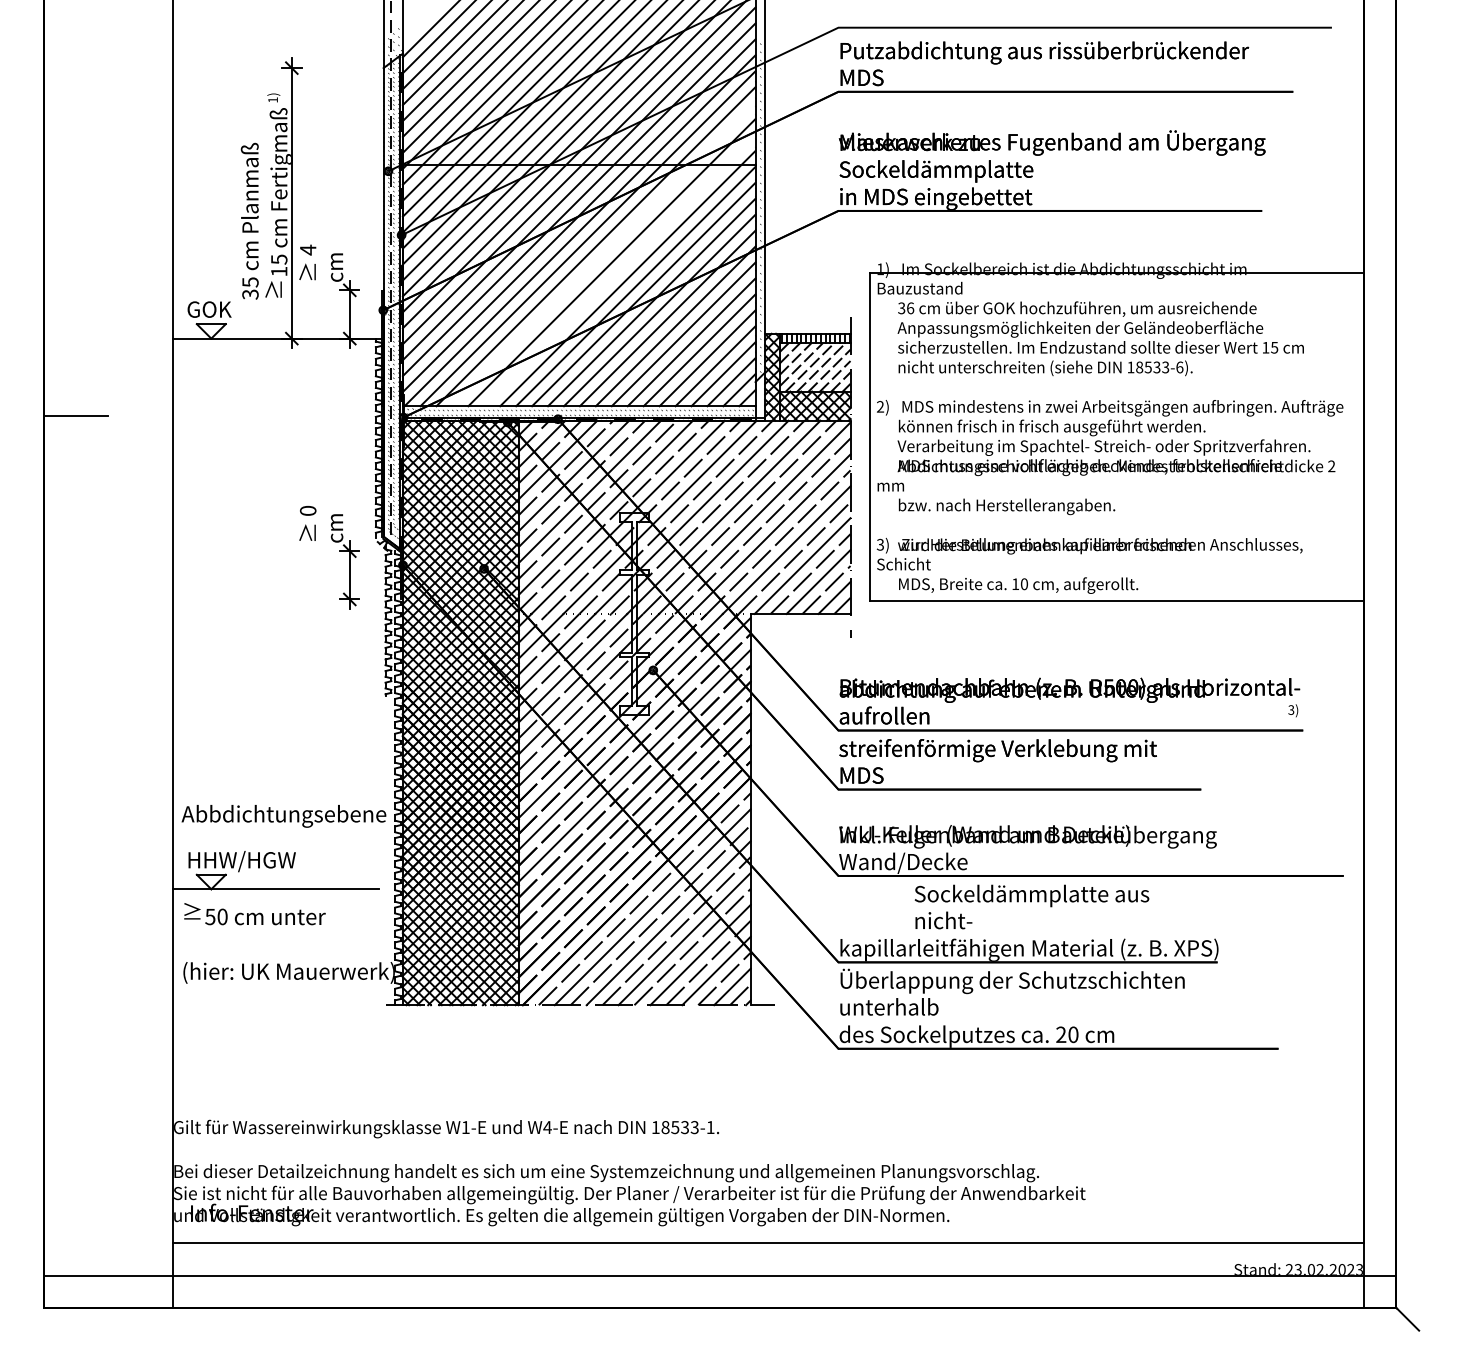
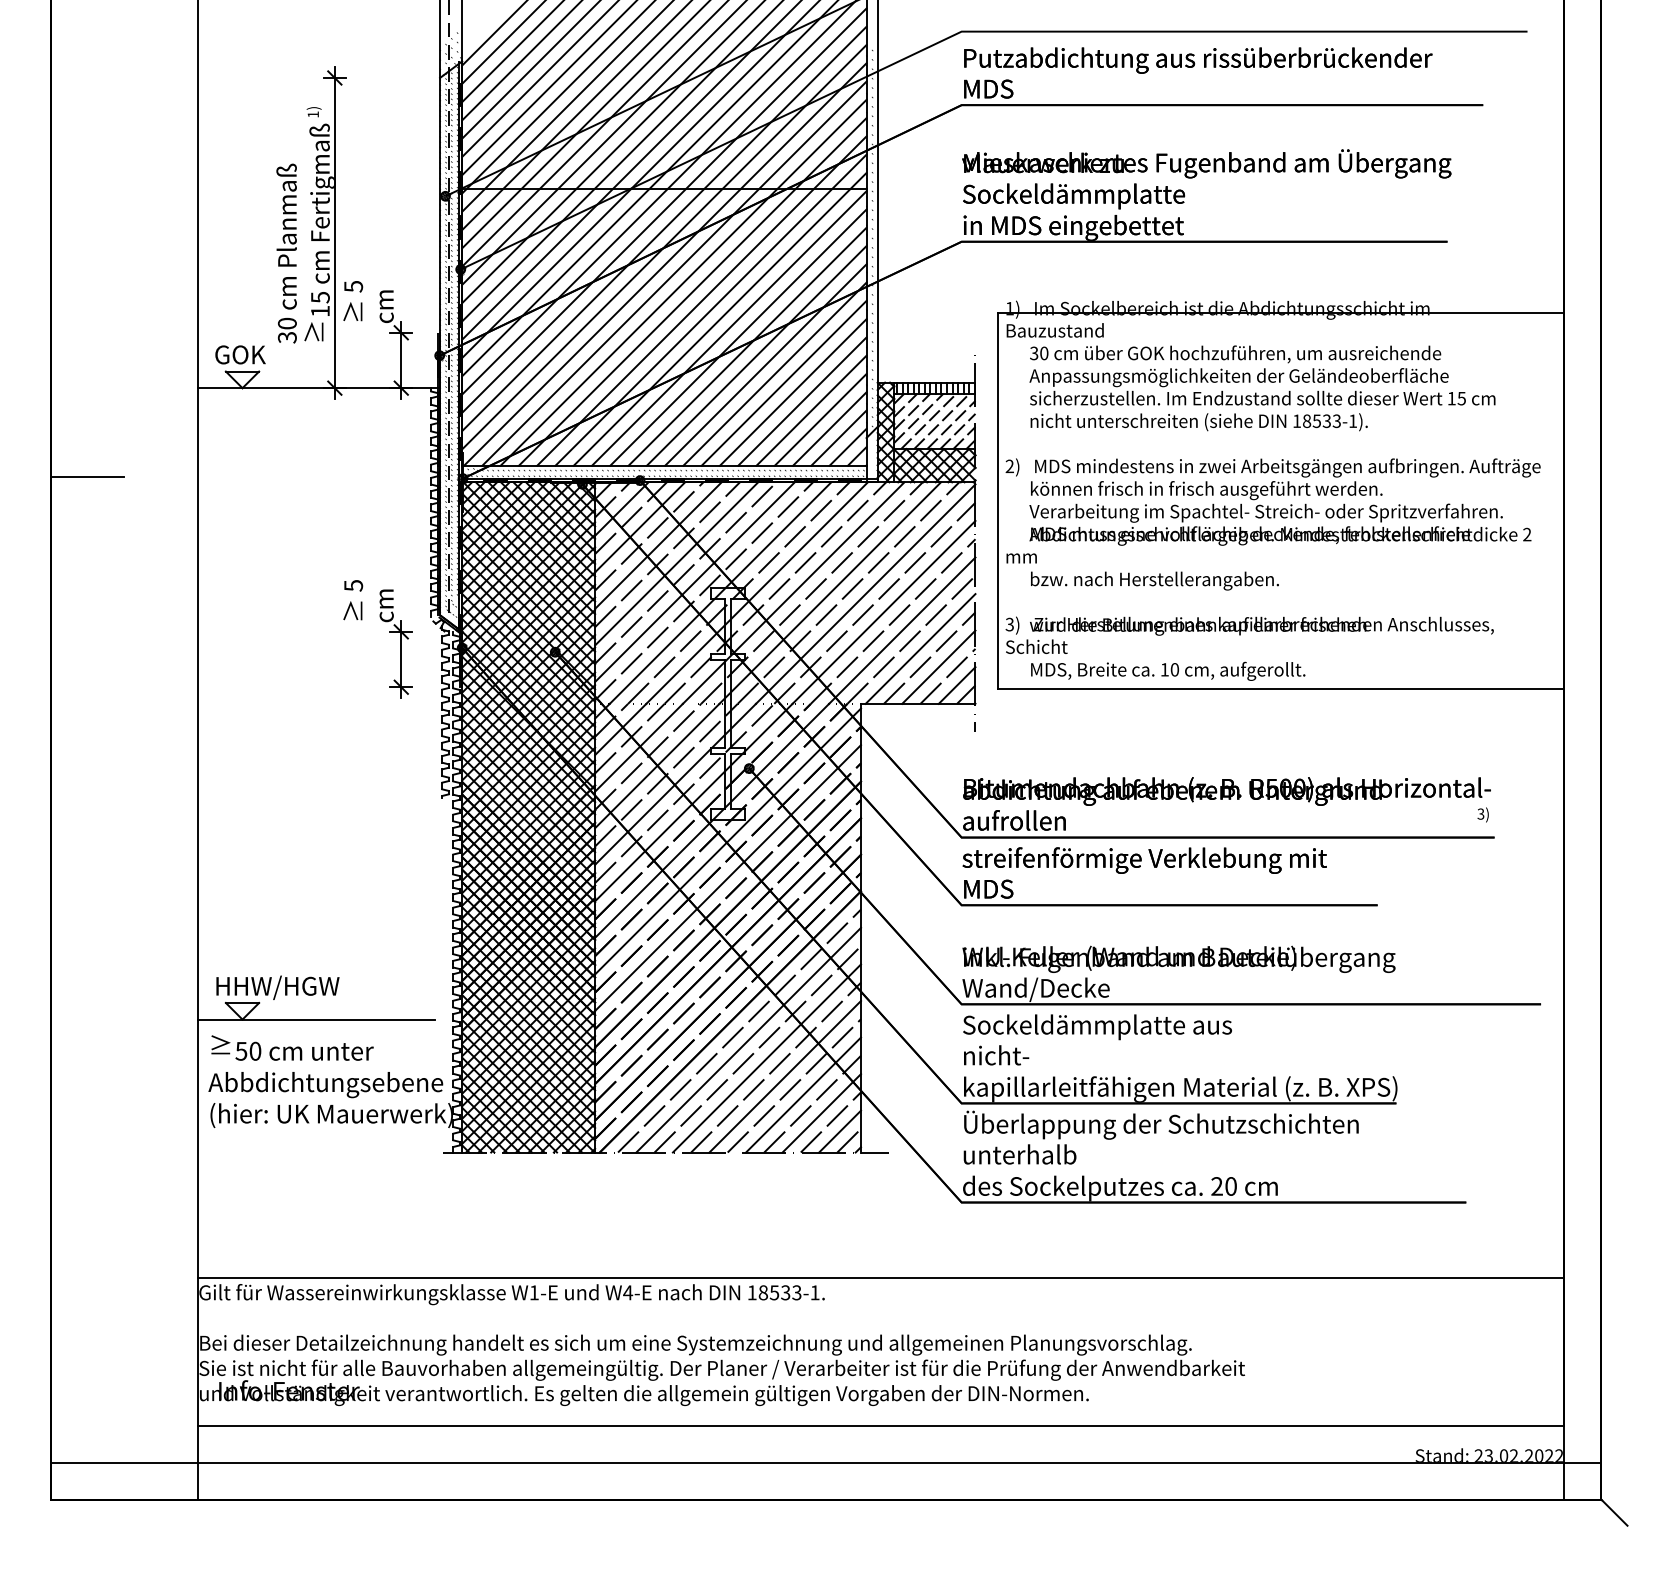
text: (308, 249) -> (353, 285), 4 -> 5
line: (603, 254) -> (692, 291), added
line: (619, 270) -> (710, 310), added
text: (250, 282) -> (287, 323), 35 -> 30
text: (910, 307) -> (1044, 352), 36 -> 30
text: (1179, 367) -> (1352, 421), 18533-6). -> 18533-1).
text: (308, 510) -> (353, 585), 0 -> 5
text: (283, 816) -> (325, 1085), moved
text: (1031, 906) -> (1097, 1039), moved
line: (768, 1114) -> (881, 1277), added
text: (1359, 1269) -> (1559, 1455), 23.02.2023 -> 23.02.2022

